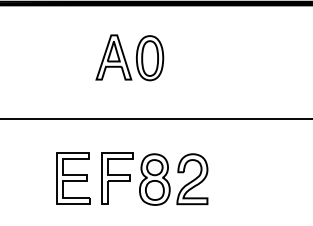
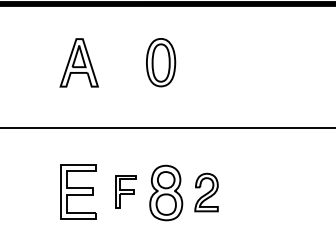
part: (113, 57) -> (78, 62), moved
part: (116, 178) -> (125, 191), size x0.6
part: (192, 179) -> (206, 192), size x0.7

